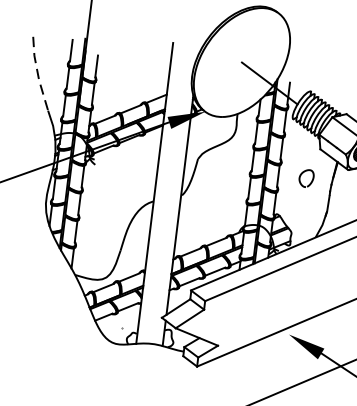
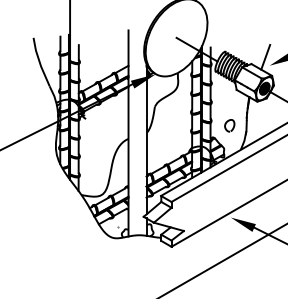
line: (37, 73) -> (39, 62), dashed -> solid
curve: (301, 175) -> (226, 124), moved

